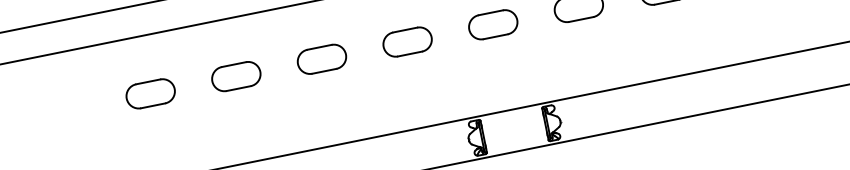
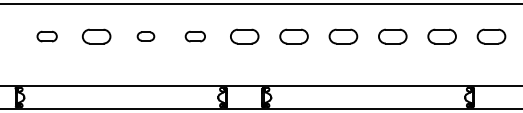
part: (407, 41) -> (195, 36), size x0.7
part: (321, 59) -> (145, 36), size x0.6
part: (149, 93) -> (46, 36), size x0.7

